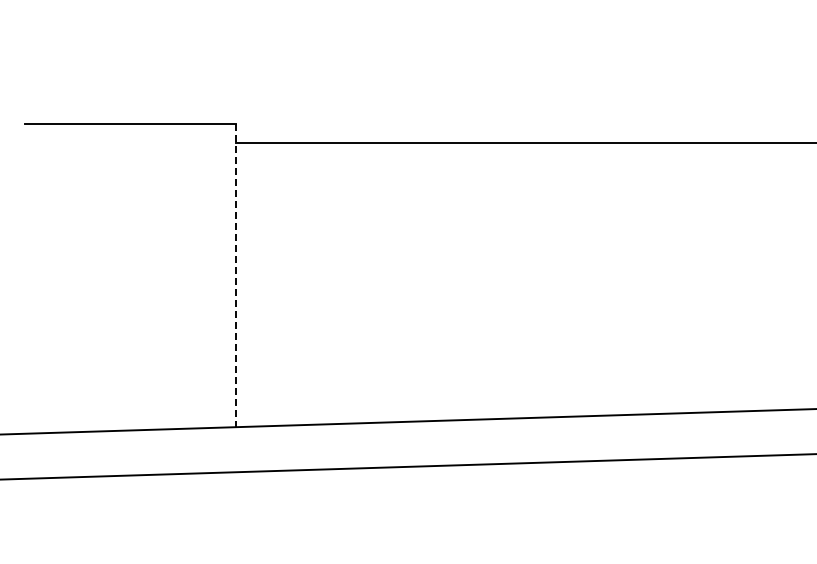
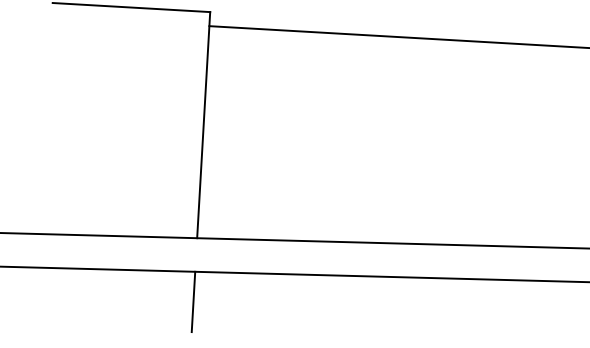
line: (236, 275) -> (204, 125), dashed -> solid
line: (236, 512) -> (193, 301), added

